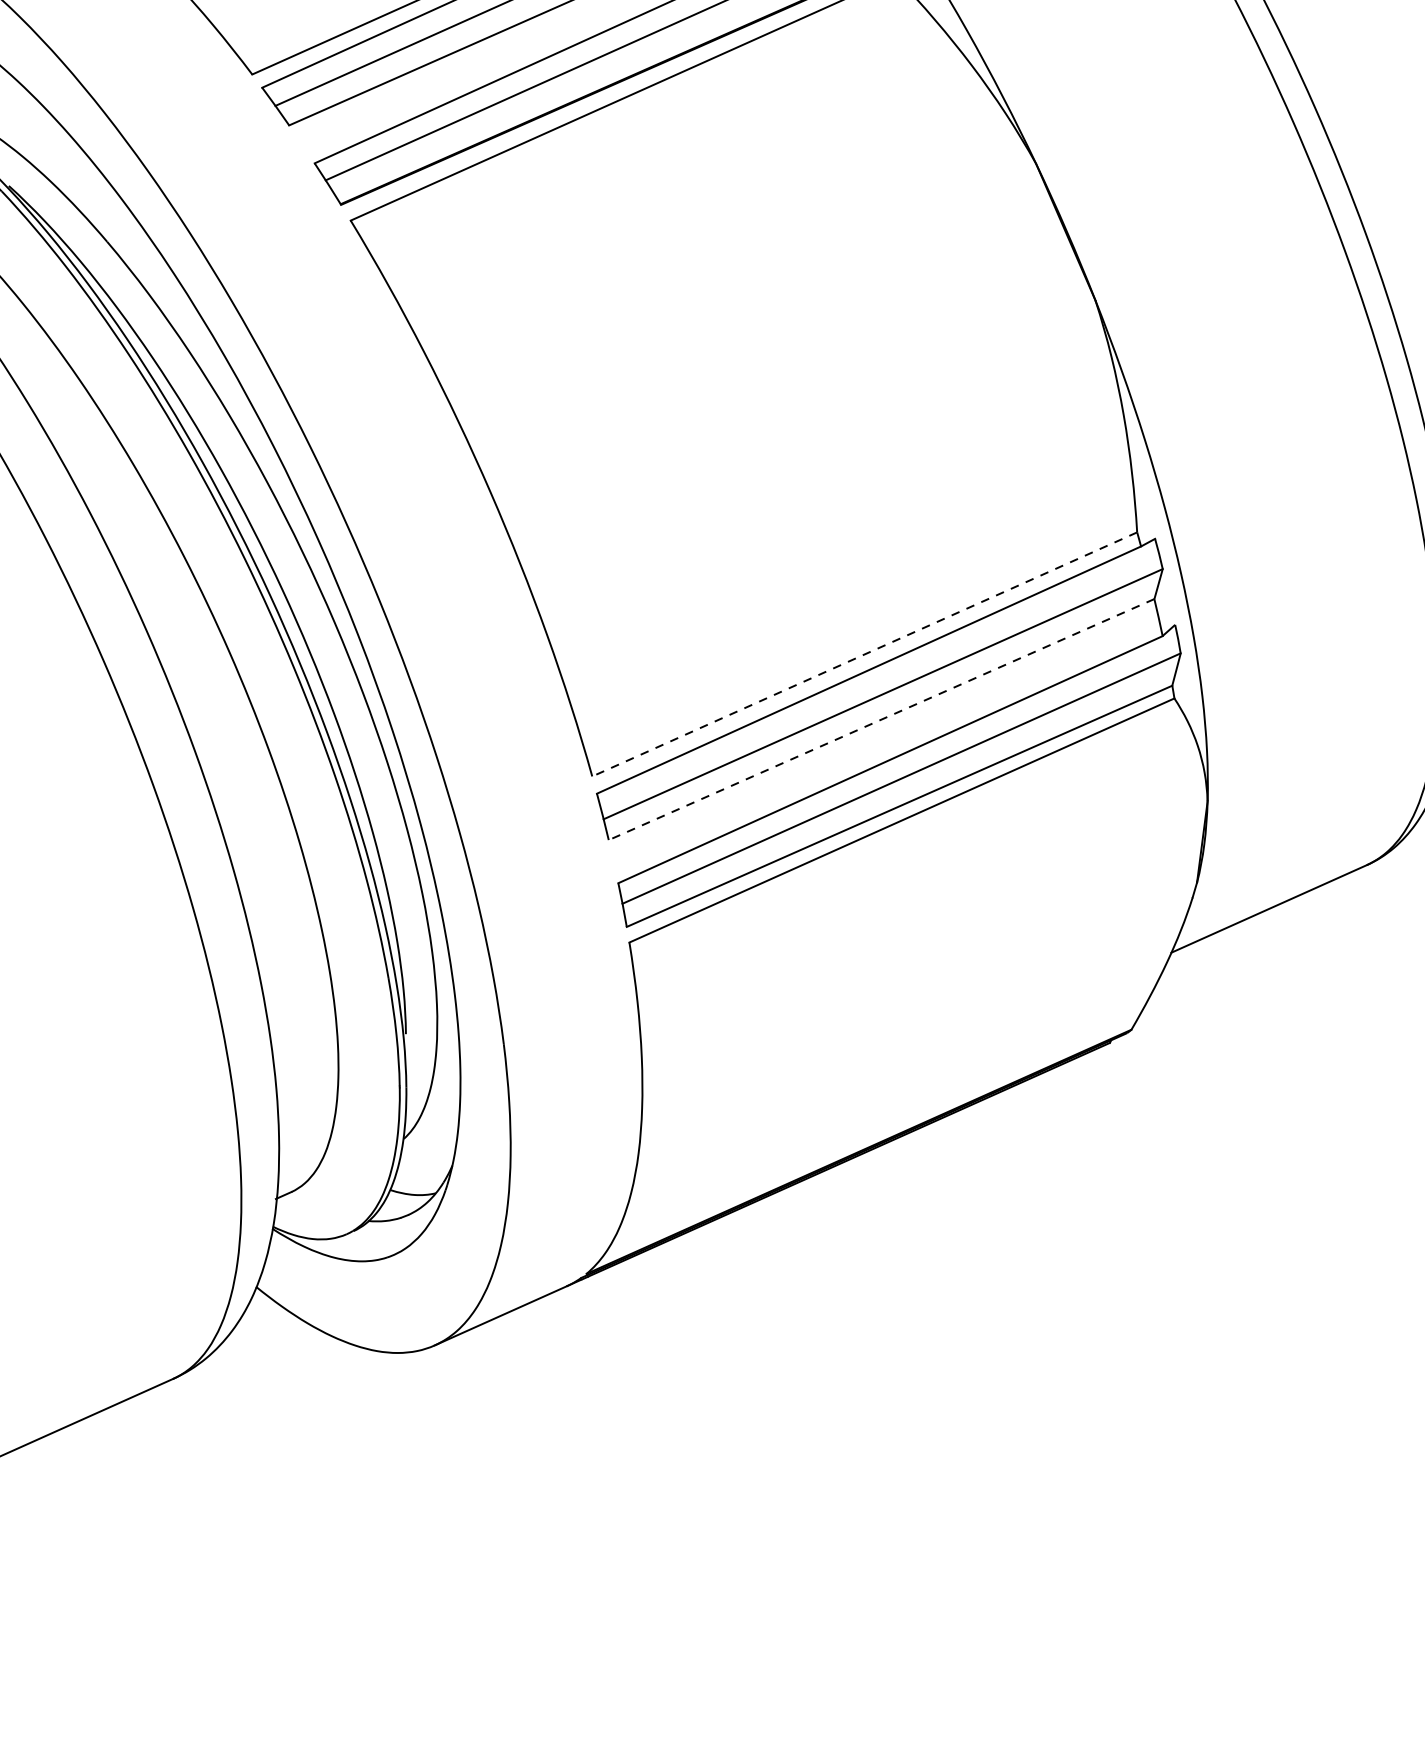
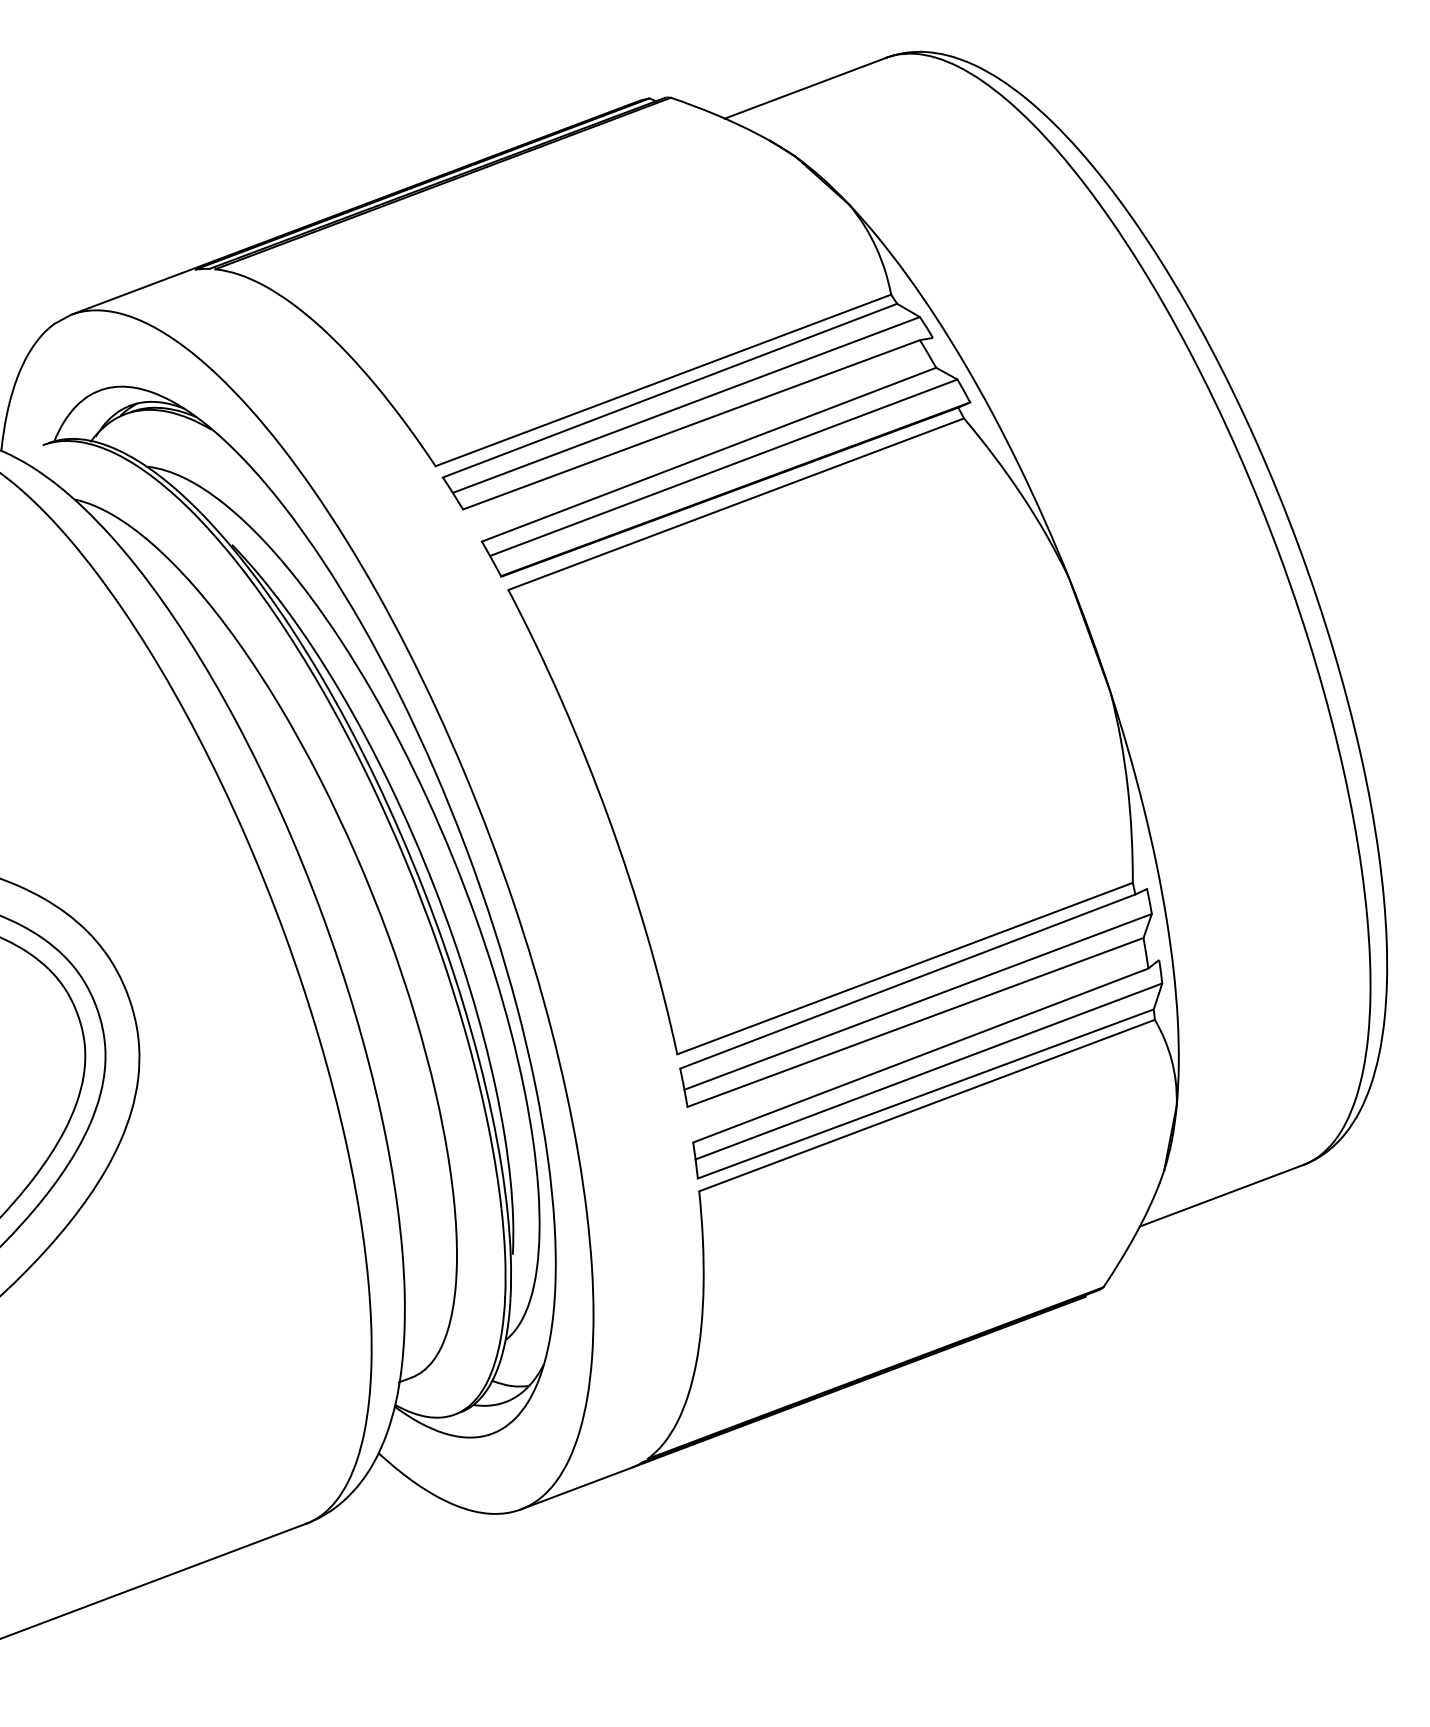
line: (864, 654) -> (904, 968), dashed -> solid
line: (881, 719) -> (915, 1022), dashed -> solid

